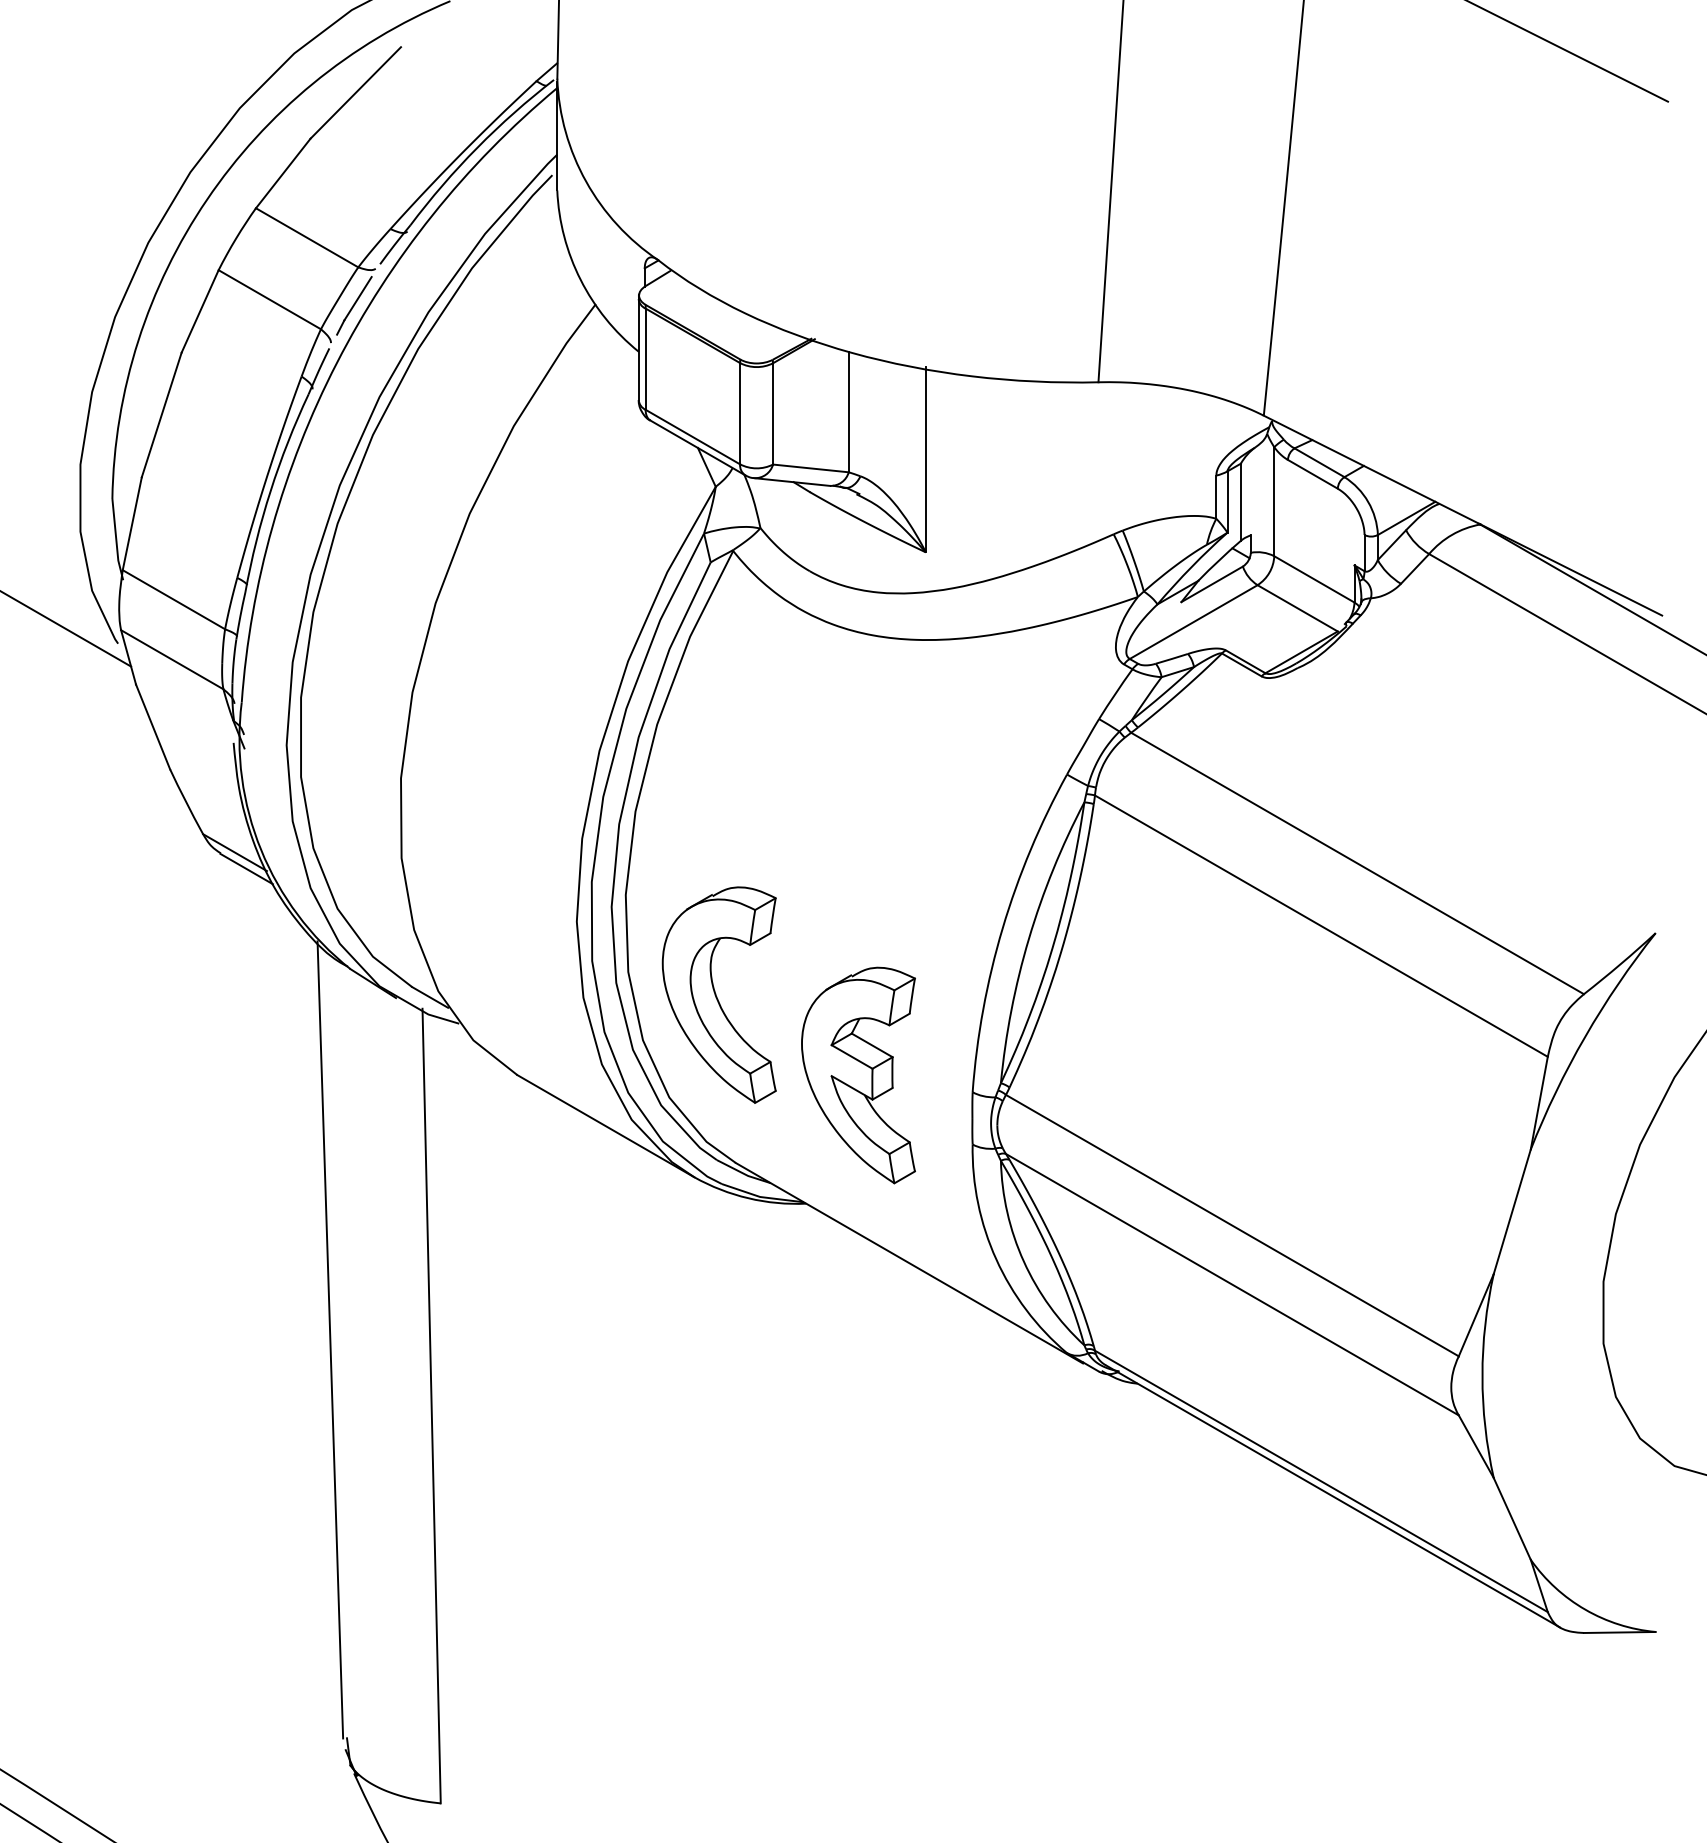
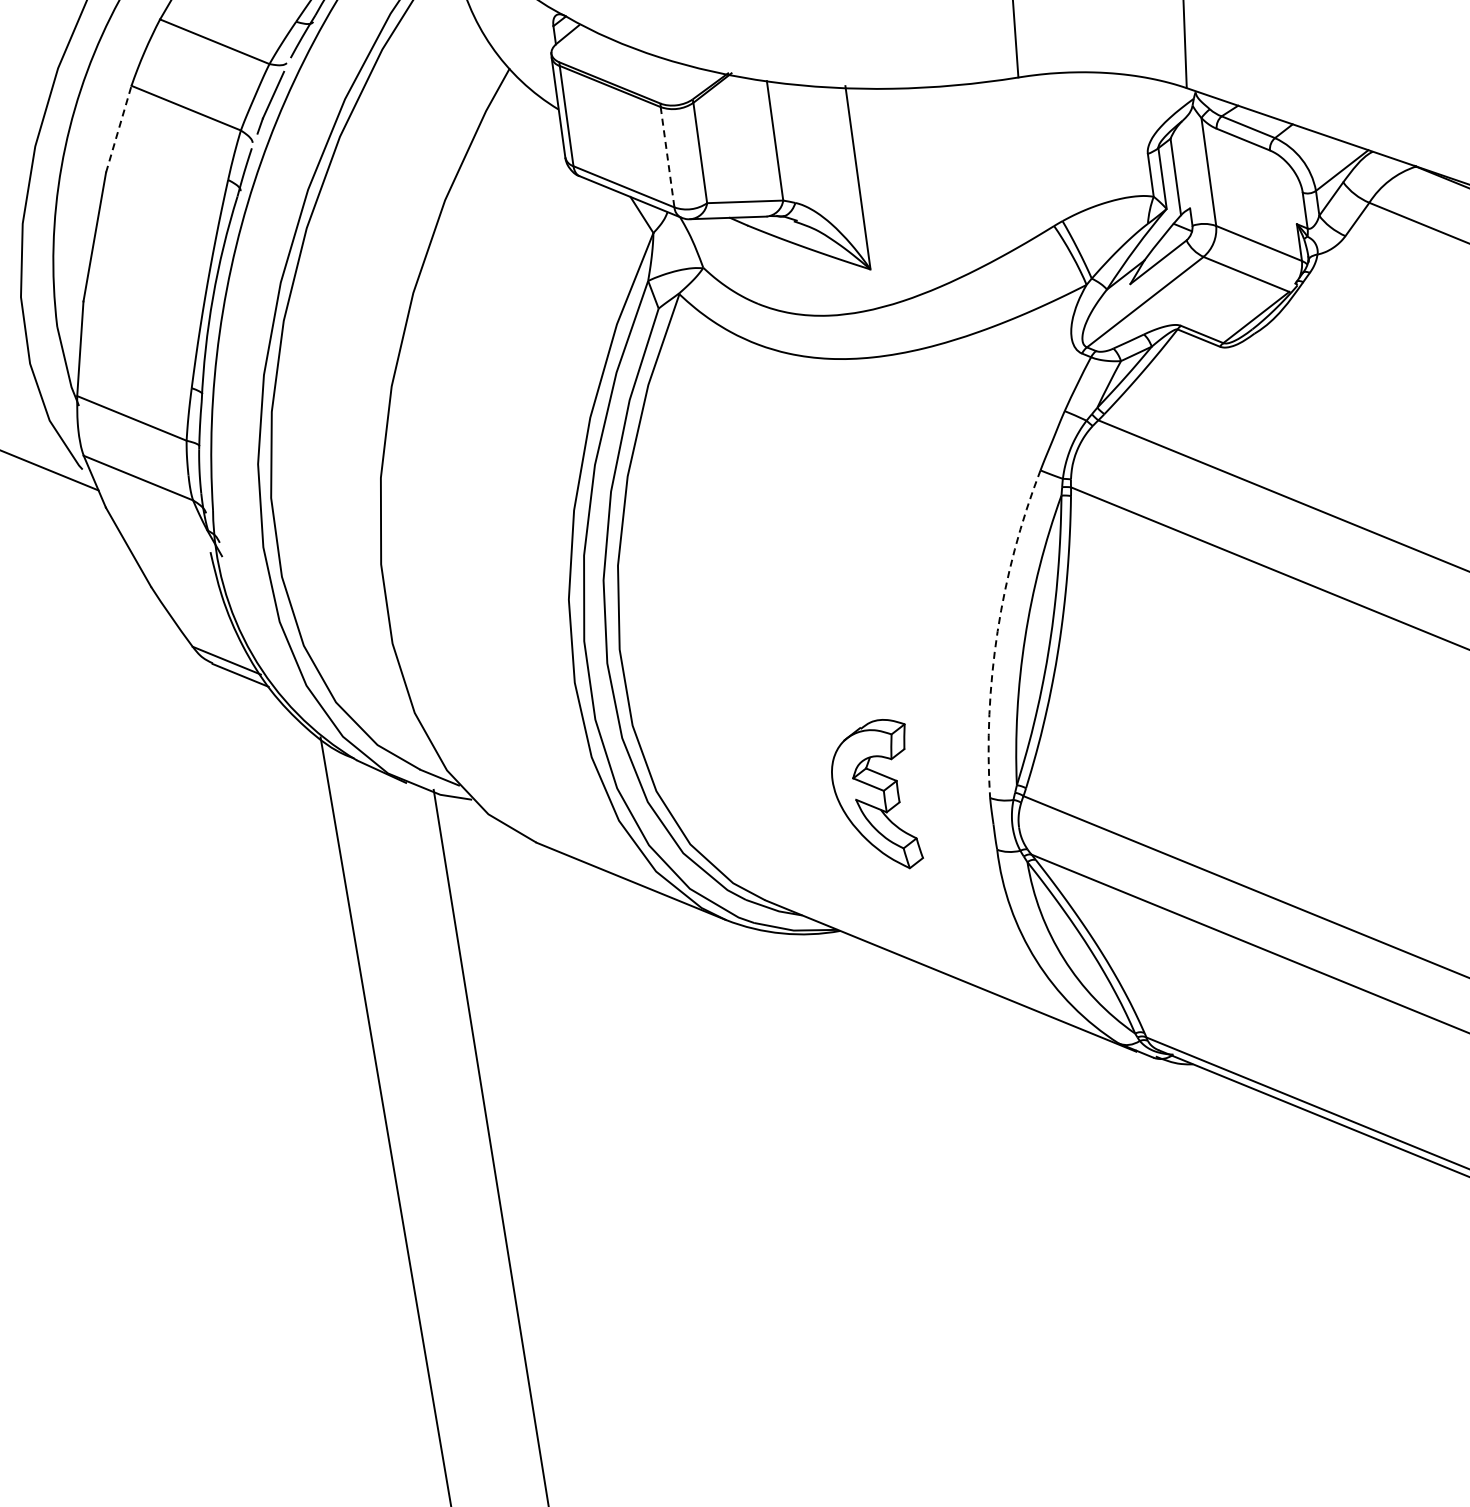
line: (200, 310) -> (119, 128), solid -> dashed
line: (740, 413) -> (667, 157), solid -> dashed
arc: (1002, 928) -> (997, 631), solid -> dashed
part: (718, 994) -> (725, 735), removed
part: (858, 1075) -> (874, 796), size x0.7

